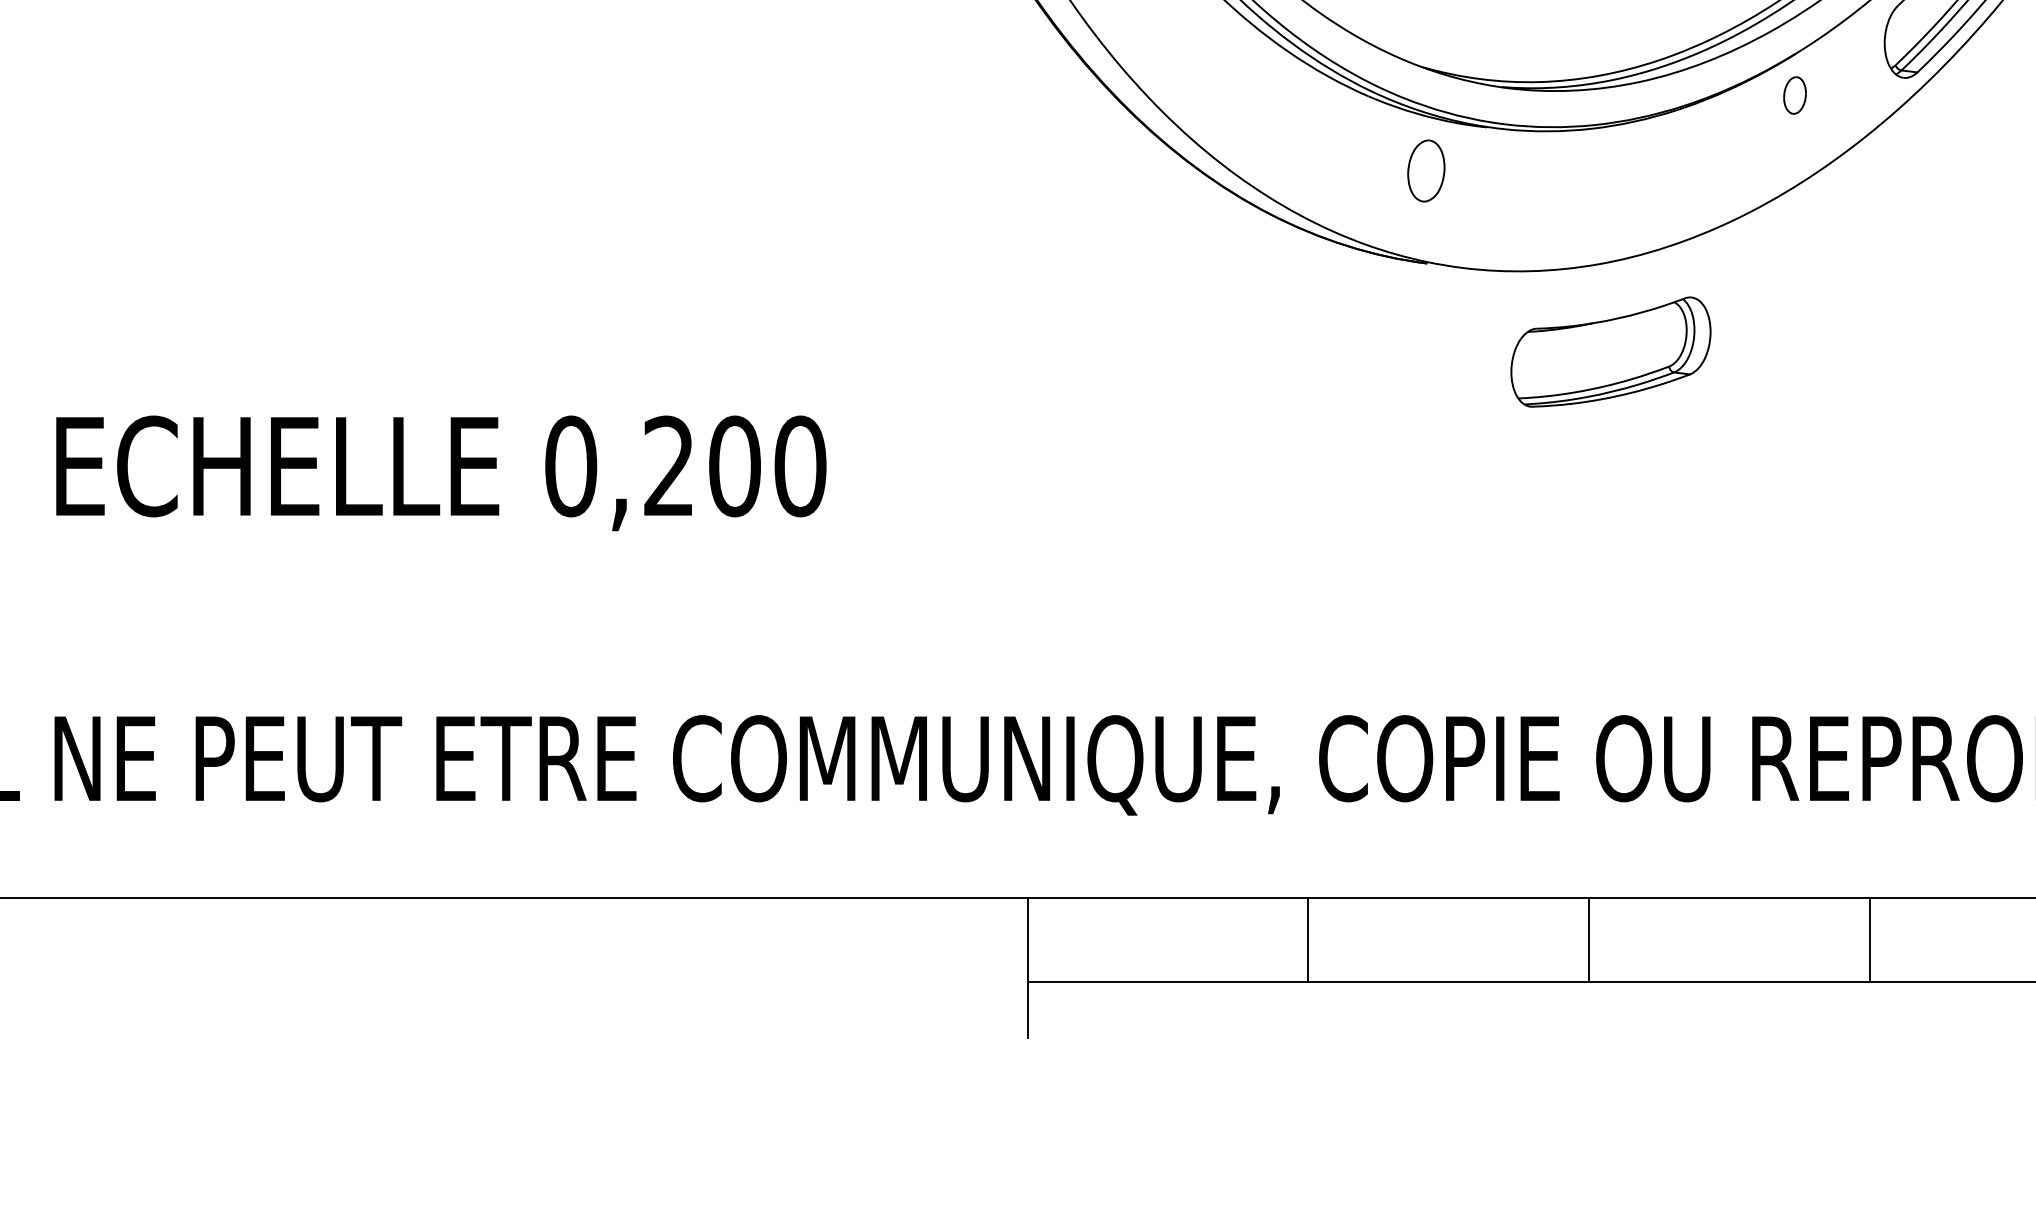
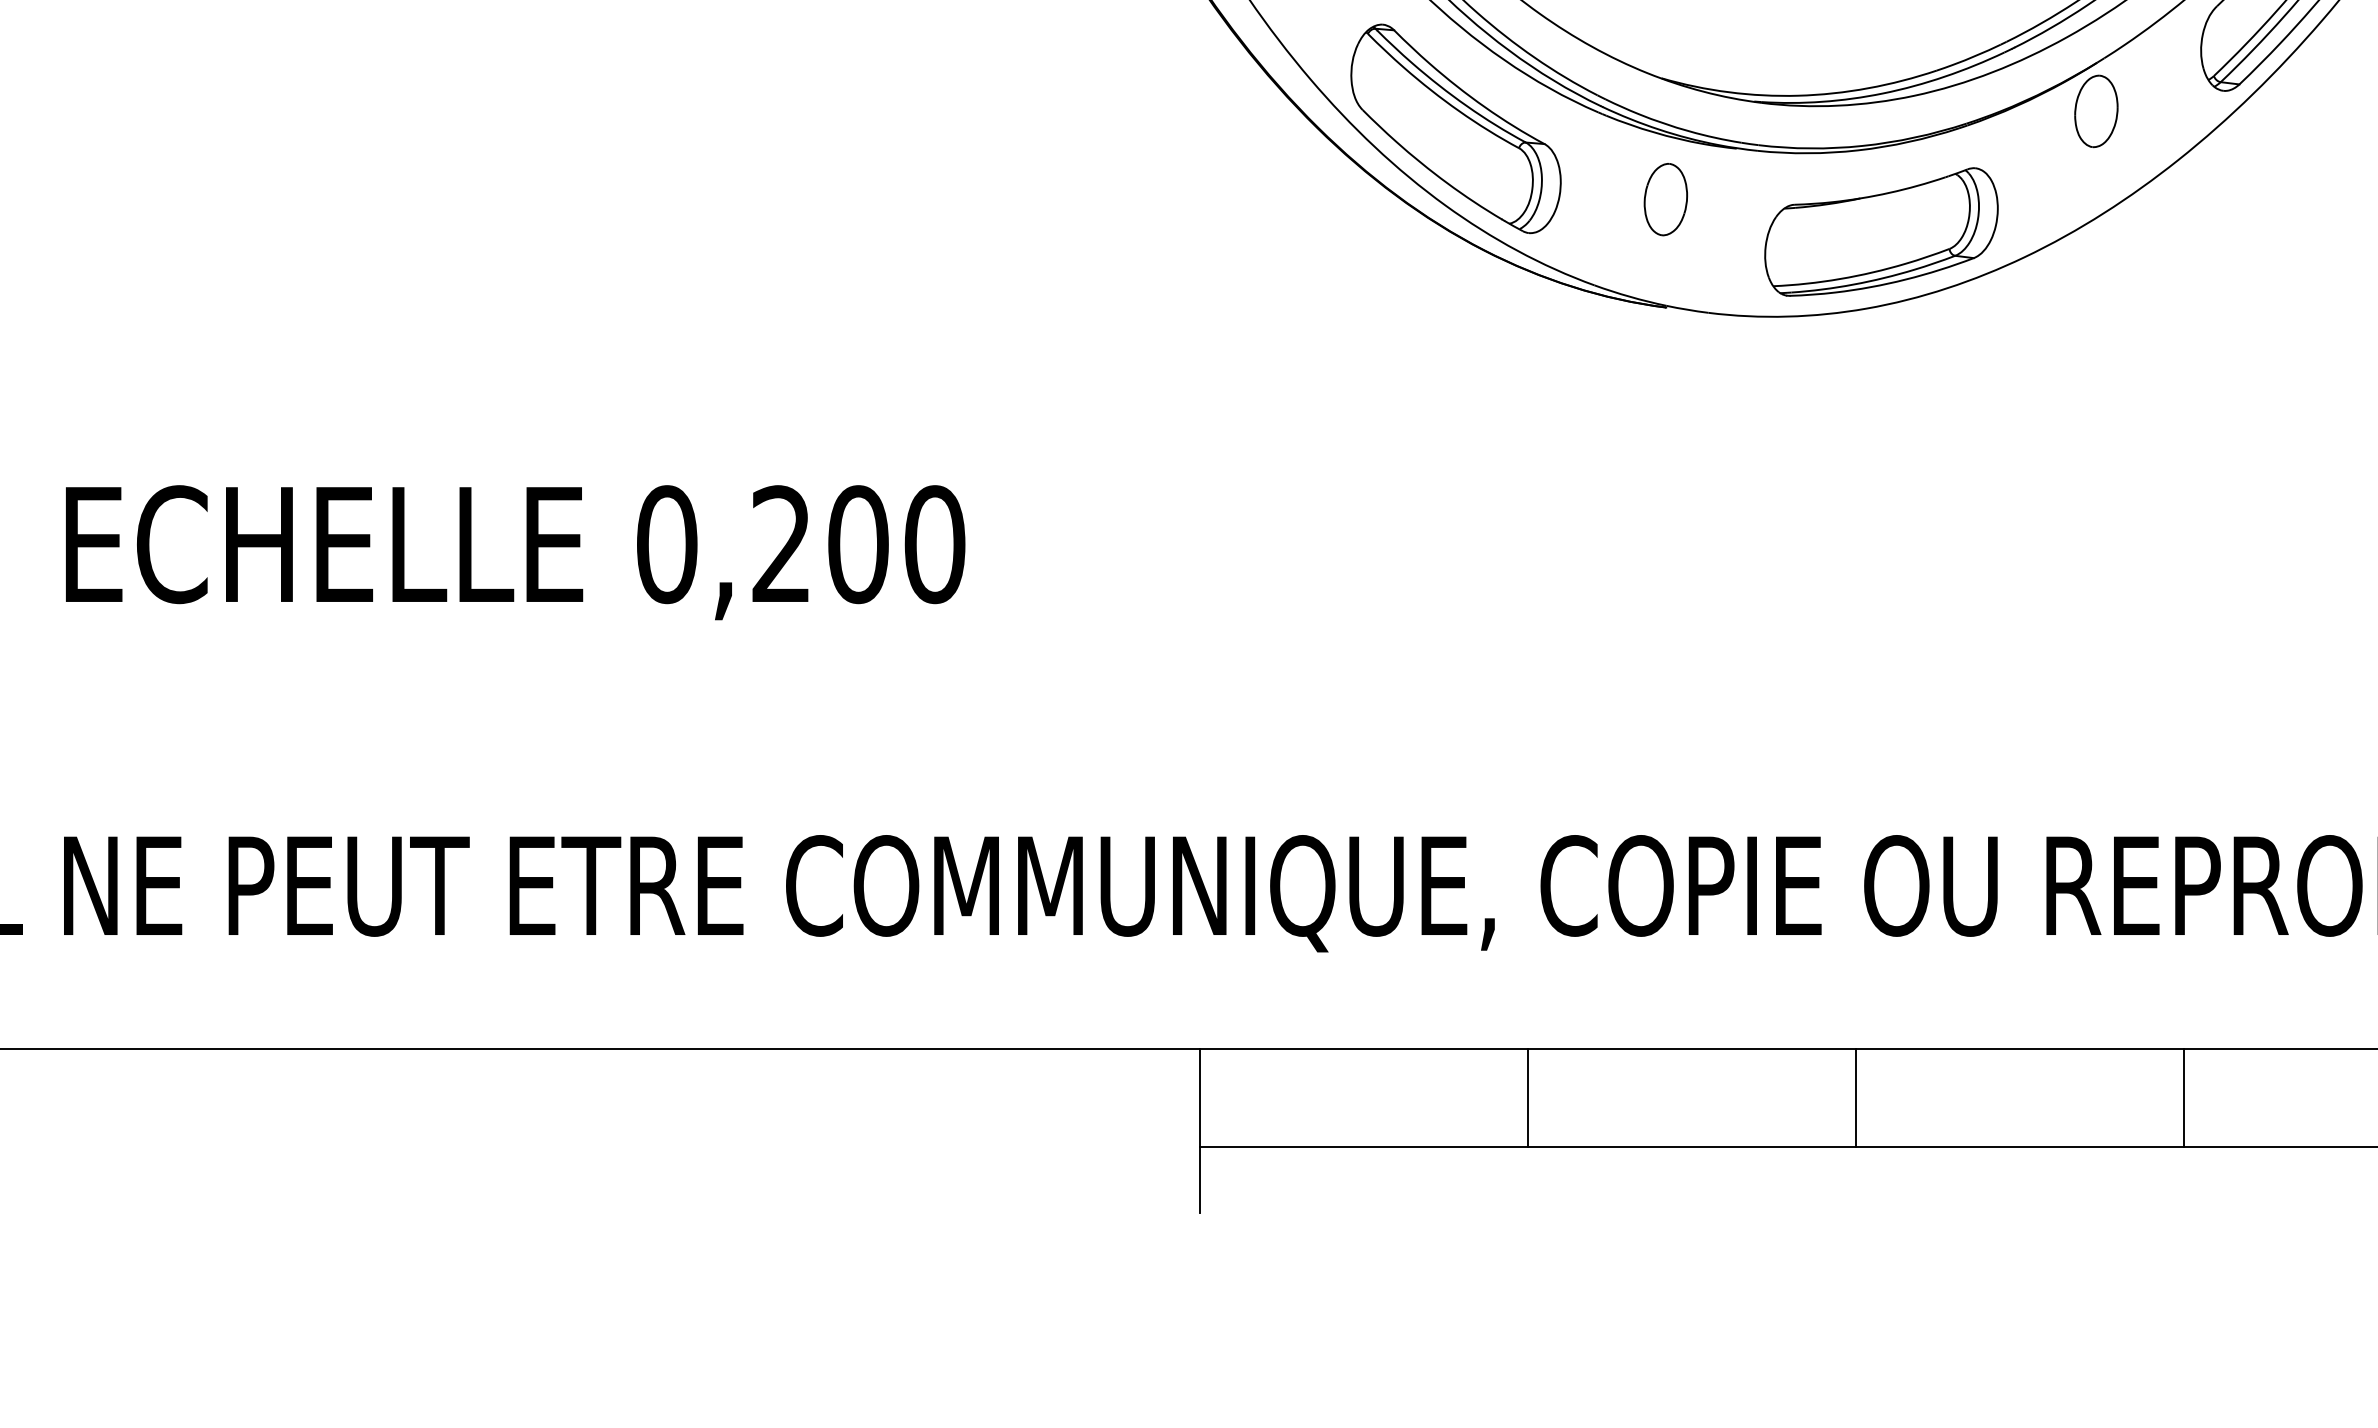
part: (1795, 95) -> (2096, 111), size x1.67
part: (1246, 110) -> (1455, 128), added
part: (1610, 351) -> (1881, 231), moved

